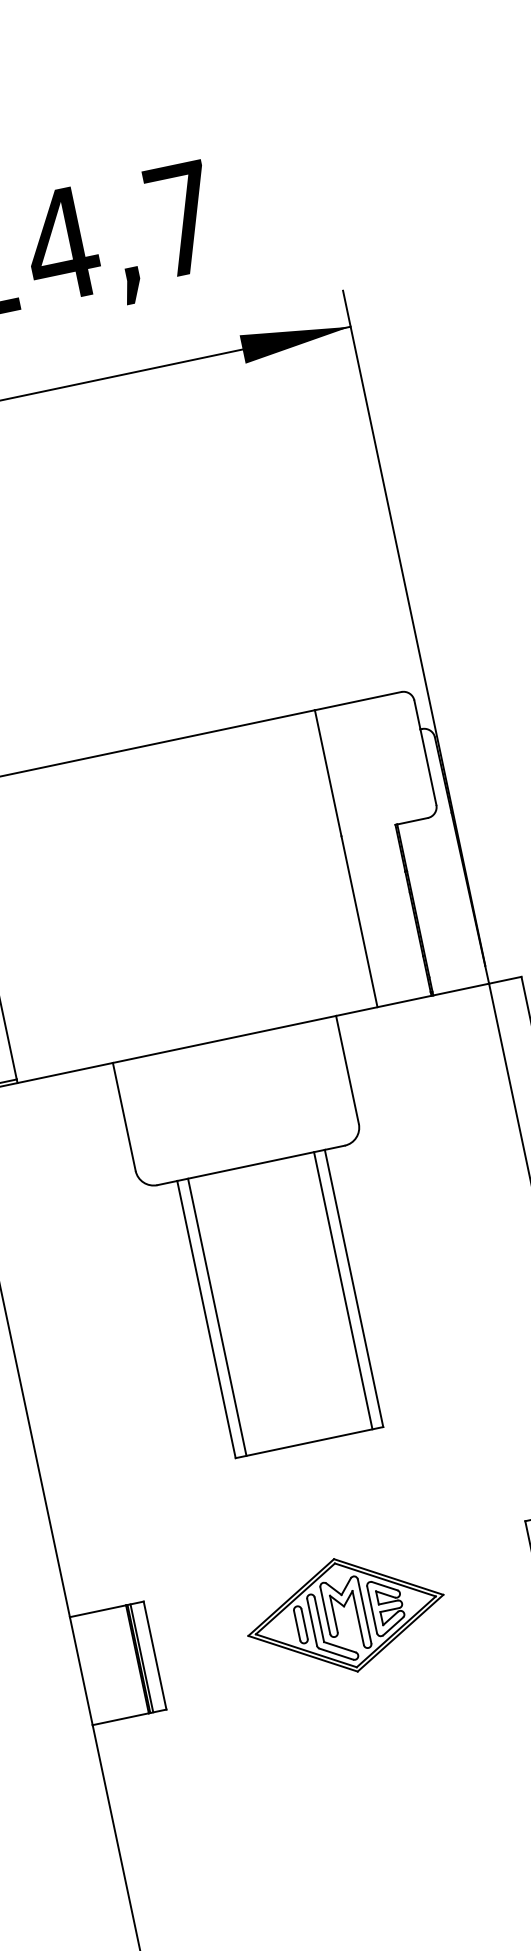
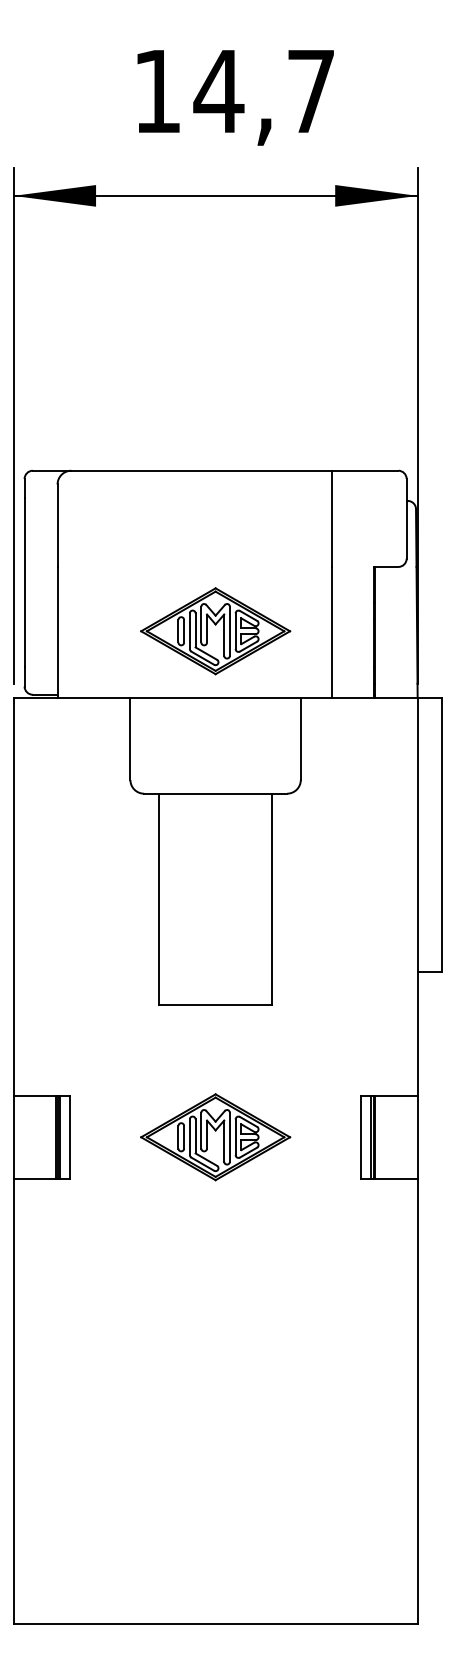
part: (206, 953) -> (215, 631), added
line: (342, 1290) -> (263, 899), removed
line: (217, 1317) -> (167, 899), removed

